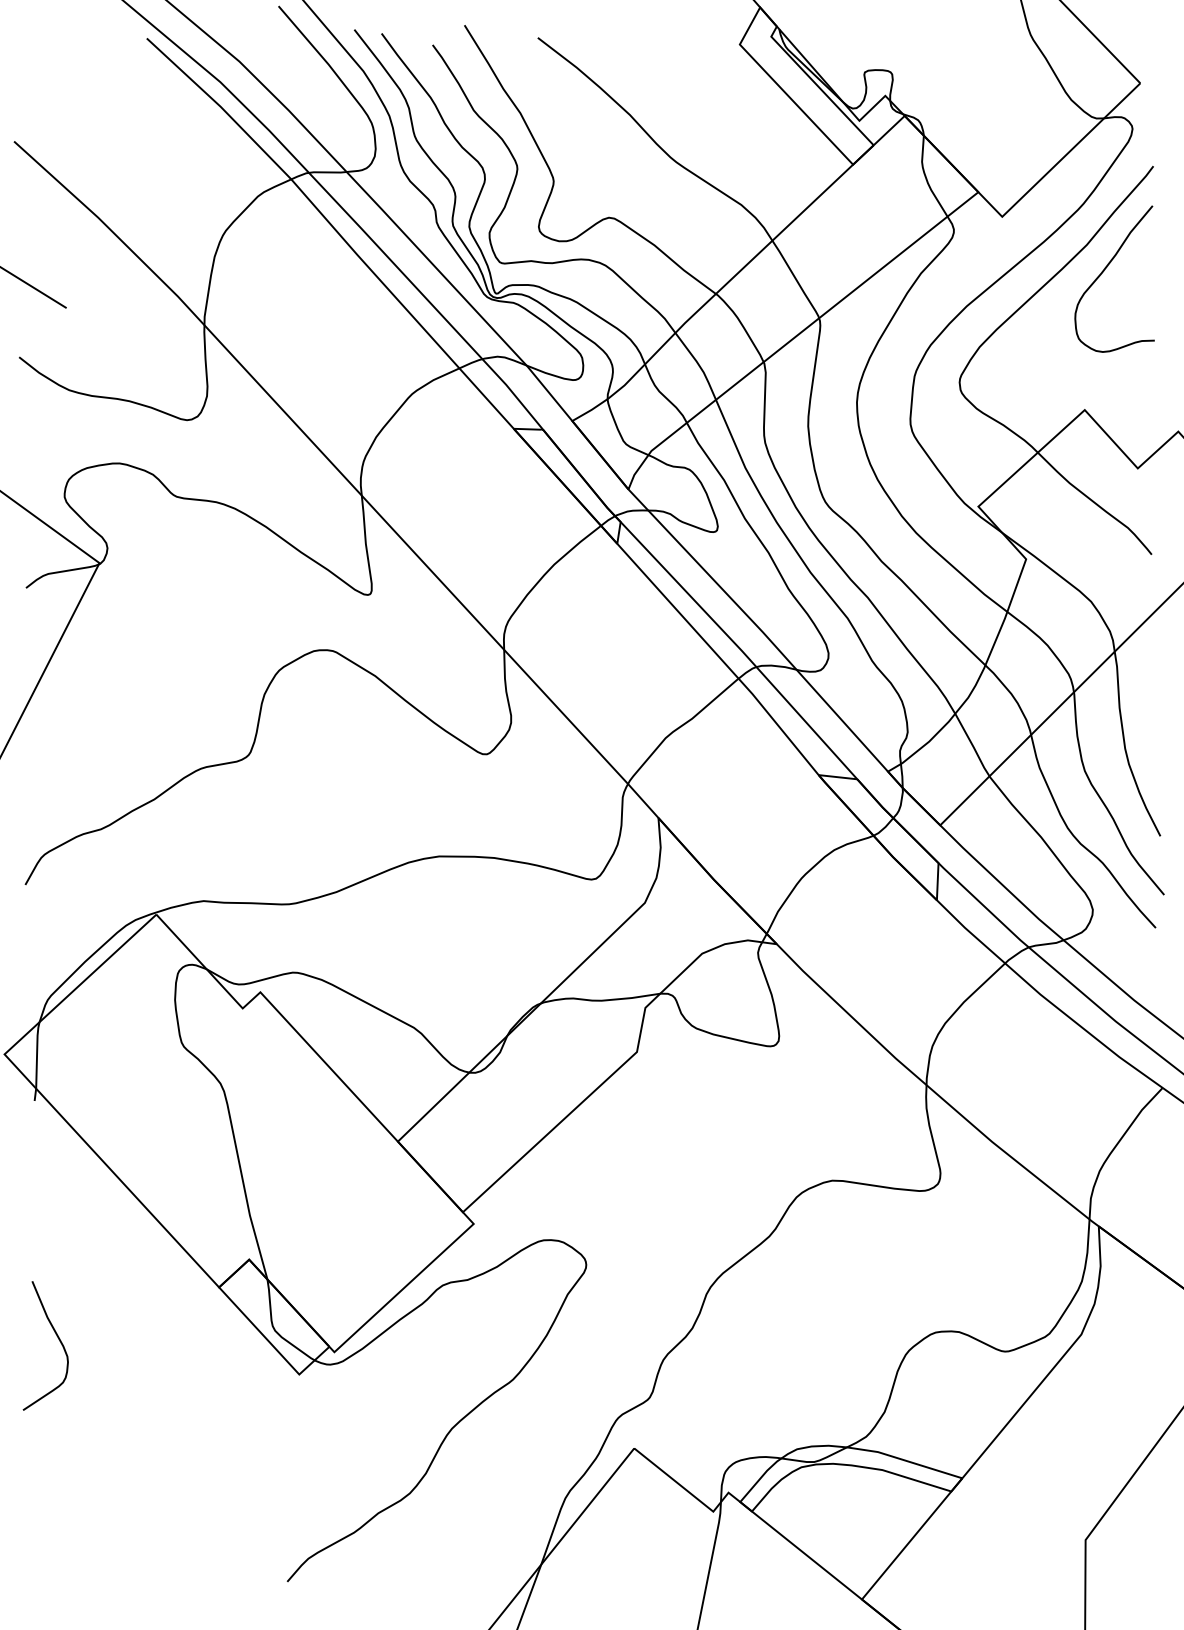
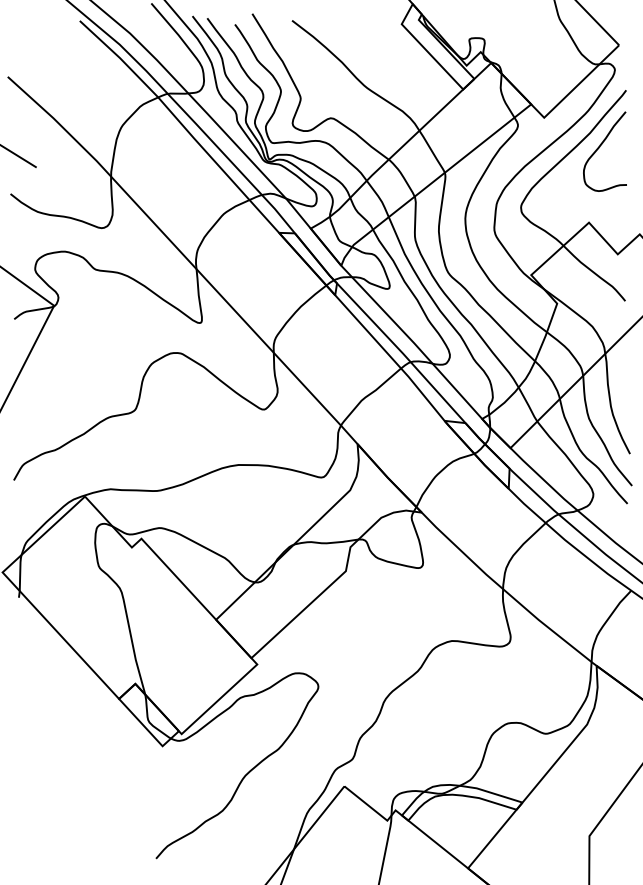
curve: (57, 1339) -> (31, 727), removed

